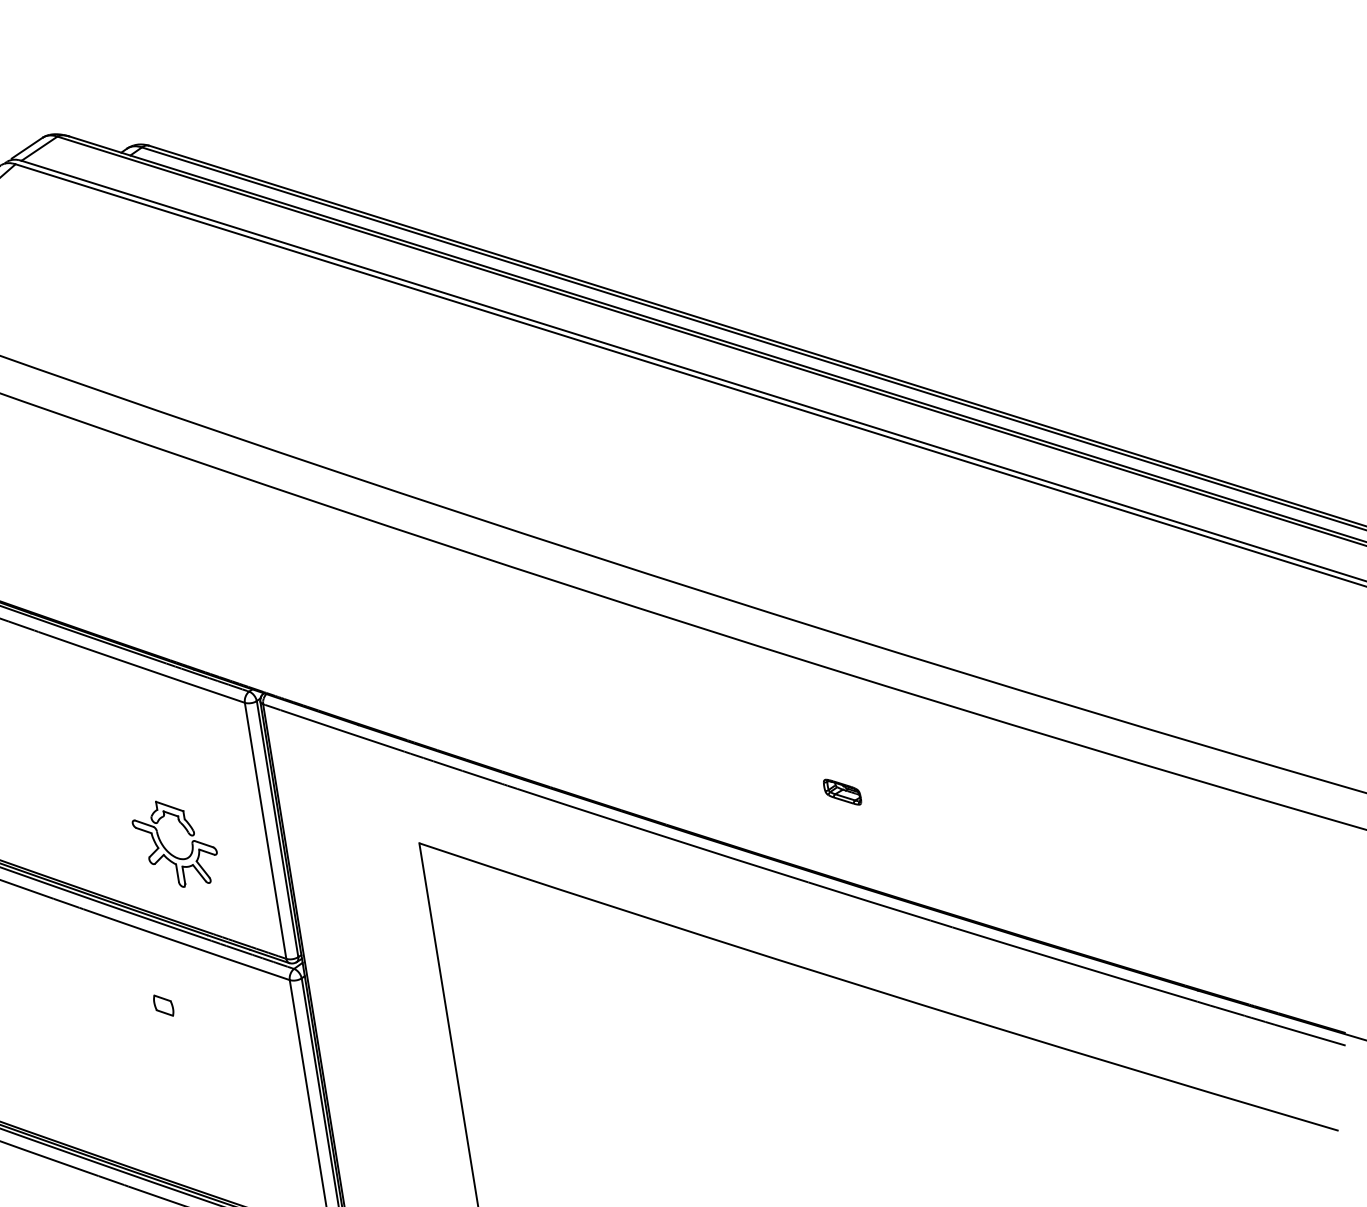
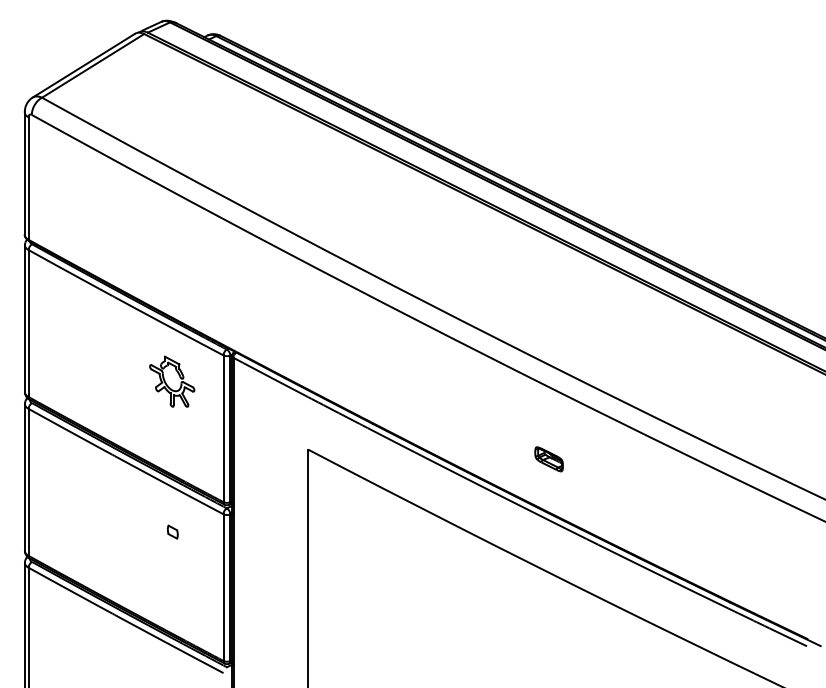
part: (841, 792) -> (548, 459), size x1.43
part: (176, 843) -> (172, 381), moved
part: (162, 1004) -> (172, 531), moved

